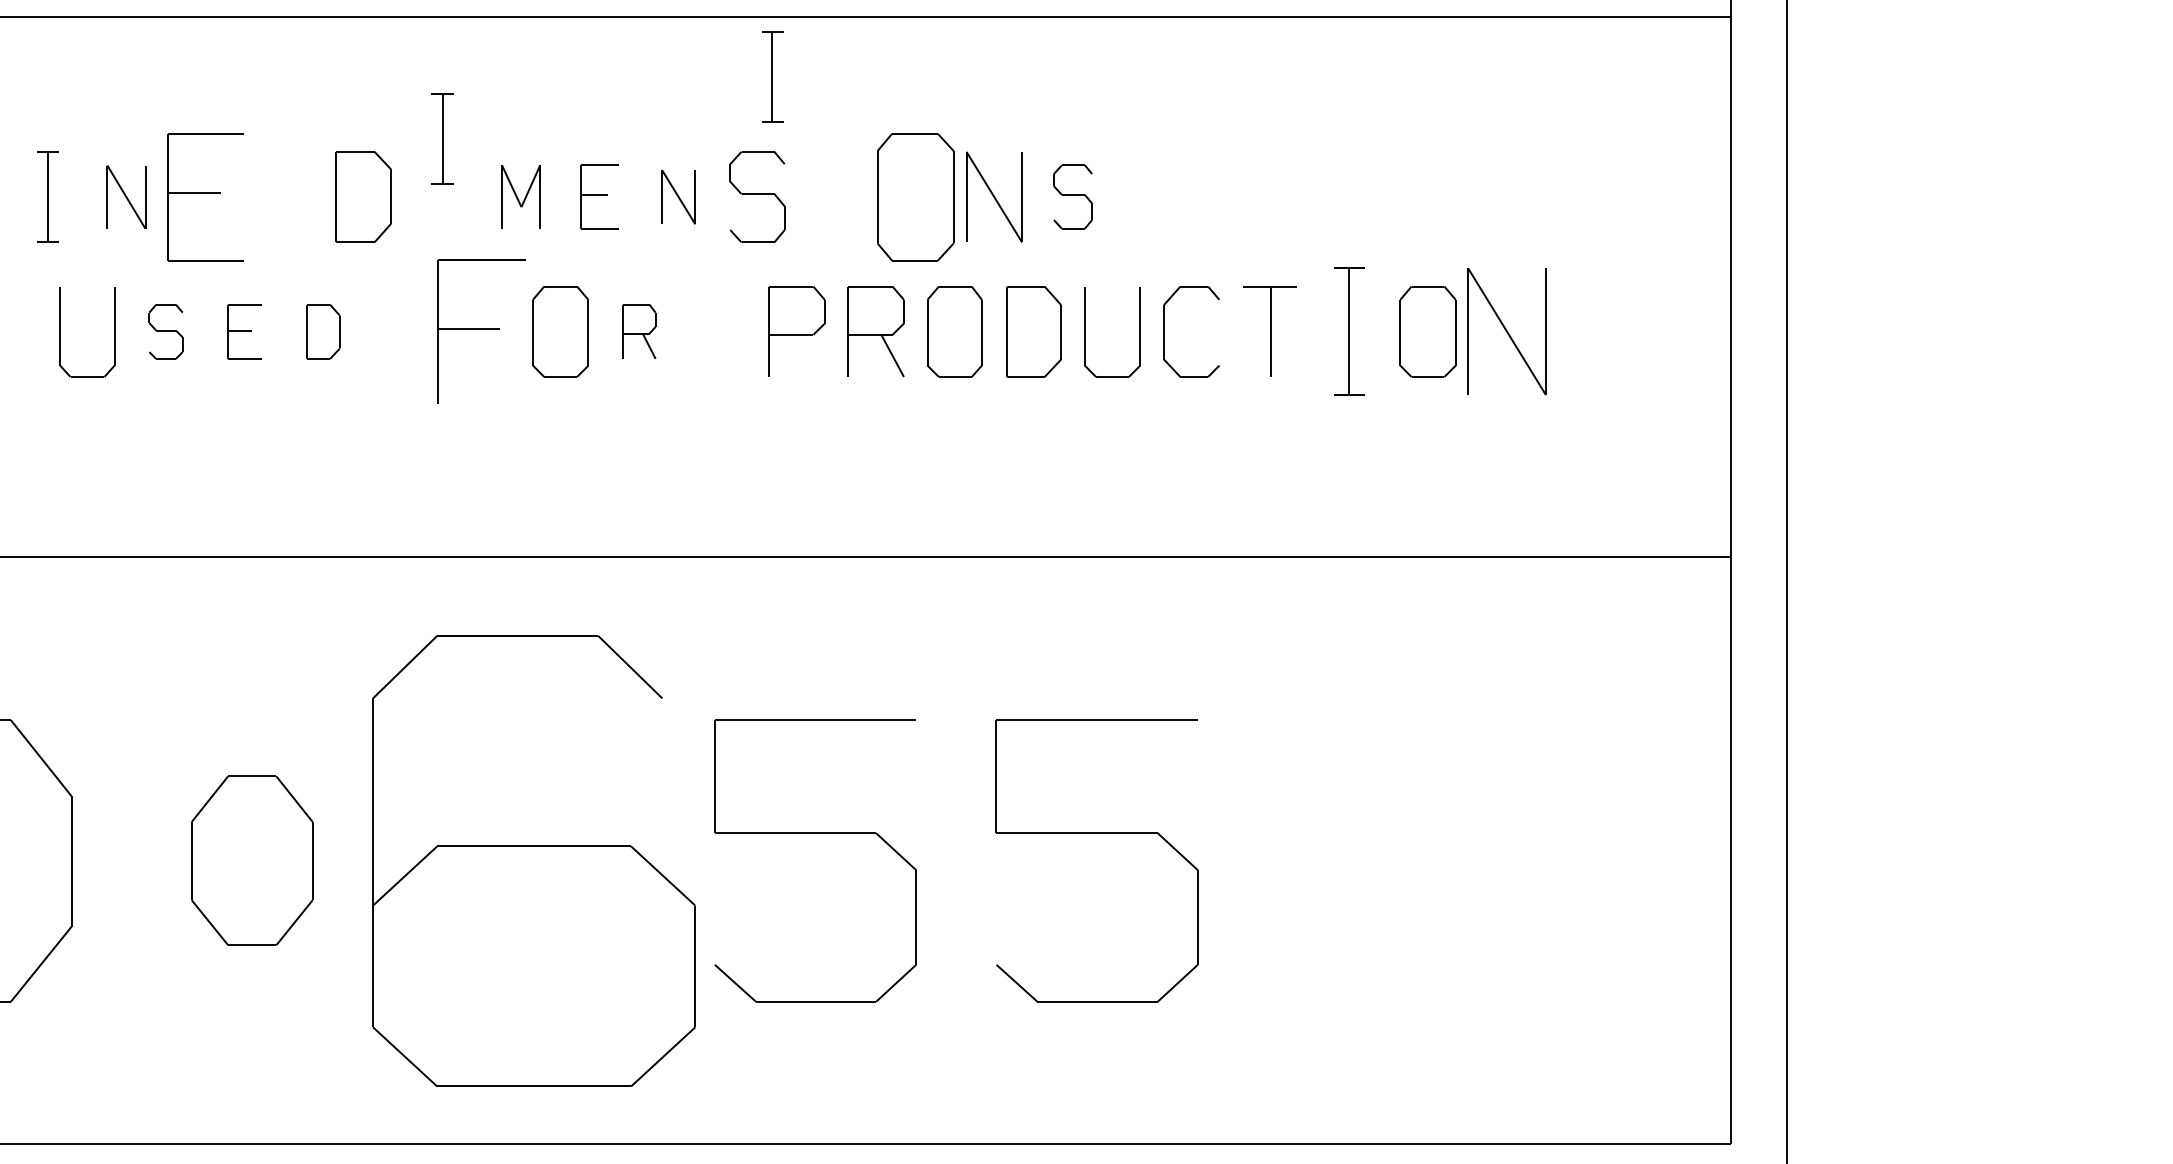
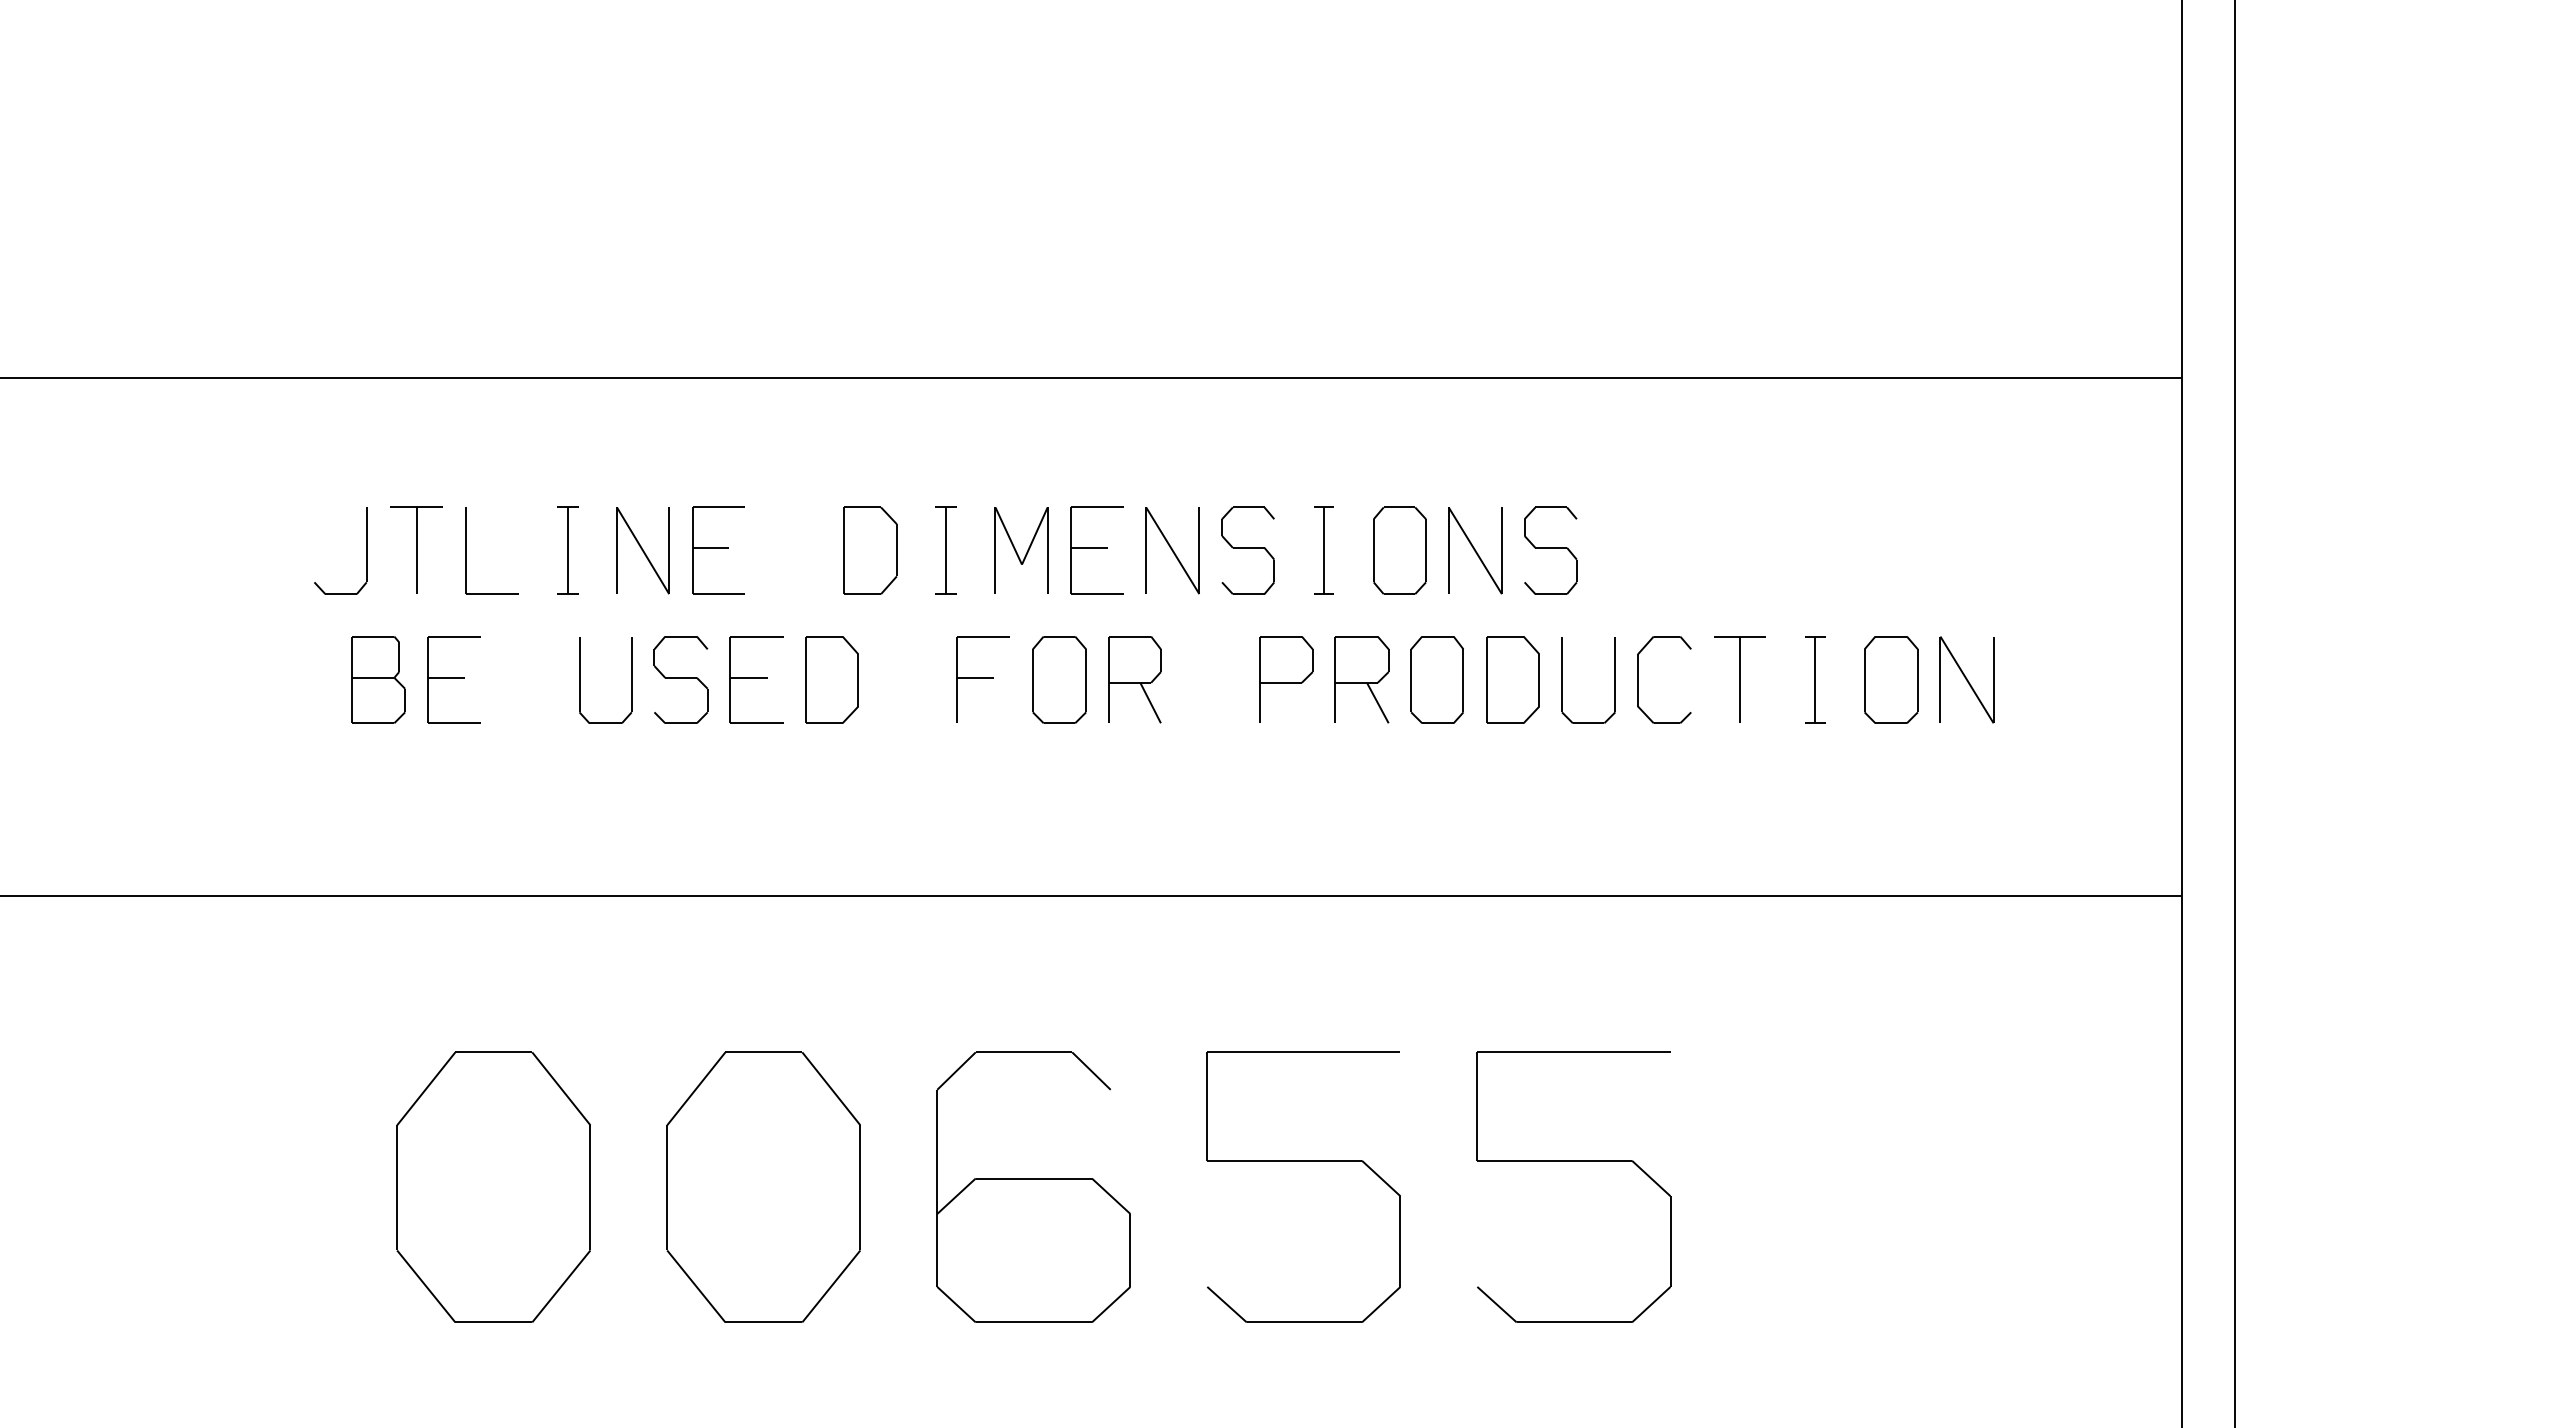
part: (772, 76) -> (1323, 550), moved
part: (441, 138) -> (945, 550), moved
part: (125, 196) -> (642, 550), size x1.43
part: (205, 196) -> (718, 550), size x0.71
part: (521, 196) -> (1021, 550), size x1.43
part: (599, 196) -> (1096, 550), size x1.43
part: (678, 196) -> (1172, 550), size x1.67
part: (915, 196) -> (1399, 550), size x0.71
part: (1072, 196) -> (1550, 550), size x1.43
part: (165, 331) -> (680, 679), size x1.67
part: (244, 331) -> (756, 679), size x1.67
part: (322, 331) -> (831, 679), size x1.67
part: (480, 331) -> (982, 679), size x0.62
part: (638, 331) -> (1134, 679), size x1.67
part: (1349, 331) -> (1815, 679), size x0.71
part: (1506, 331) -> (1966, 679), size x0.71
part: (252, 860) -> (763, 1186), size x1.67
part: (533, 860) -> (1033, 1186), size x0.62

